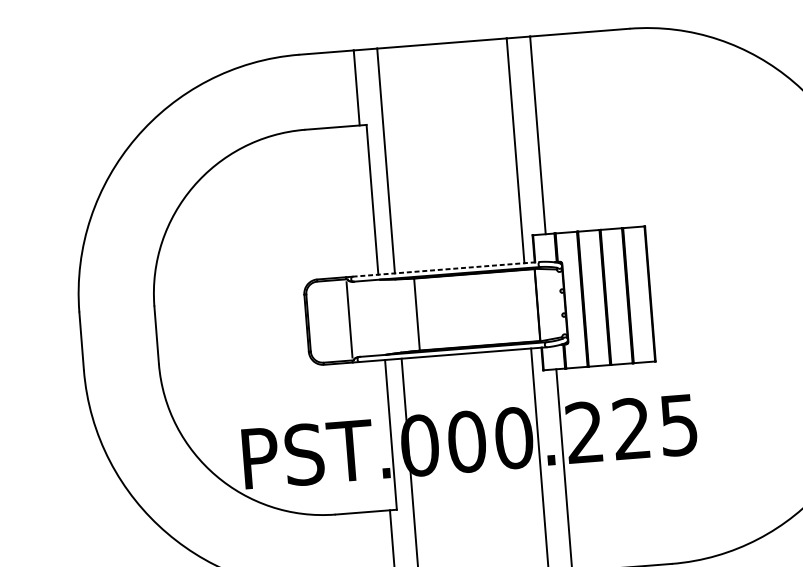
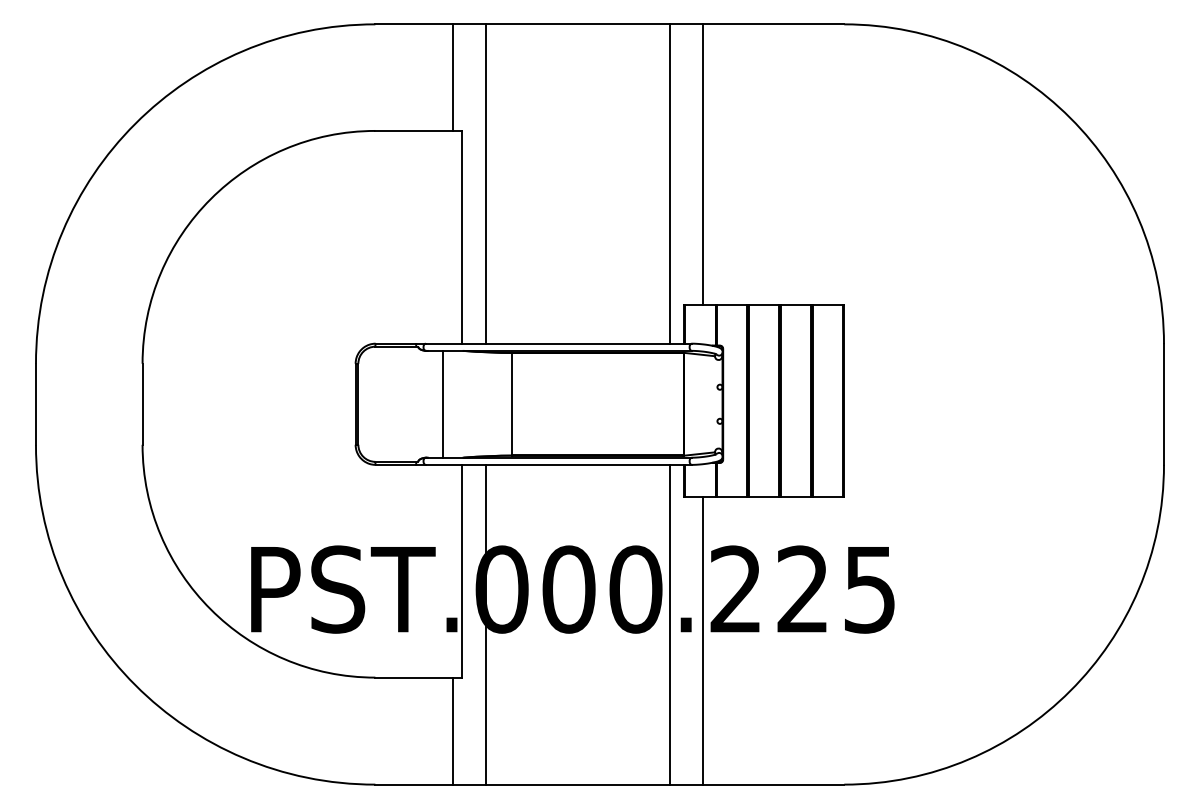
line: (446, 269) -> (559, 343), dashed -> solid
line: (349, 319) -> (442, 403), moved

